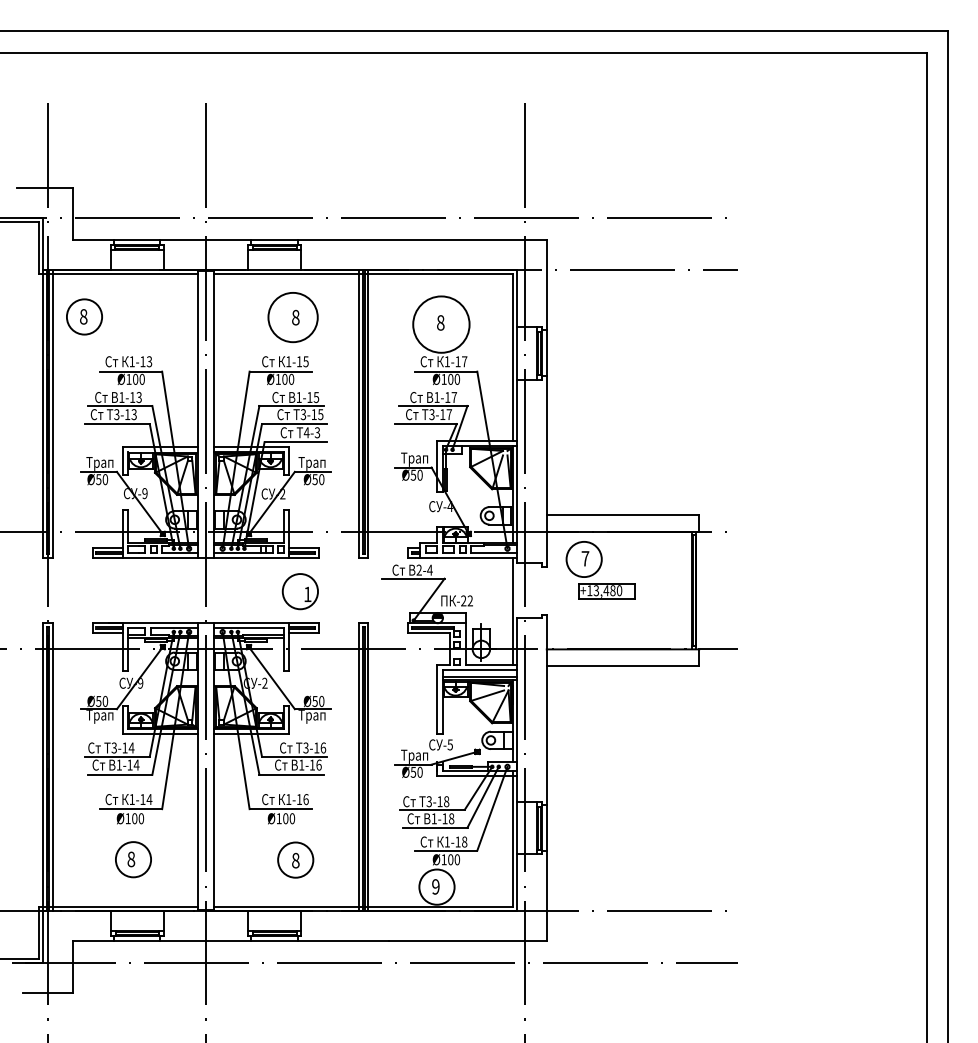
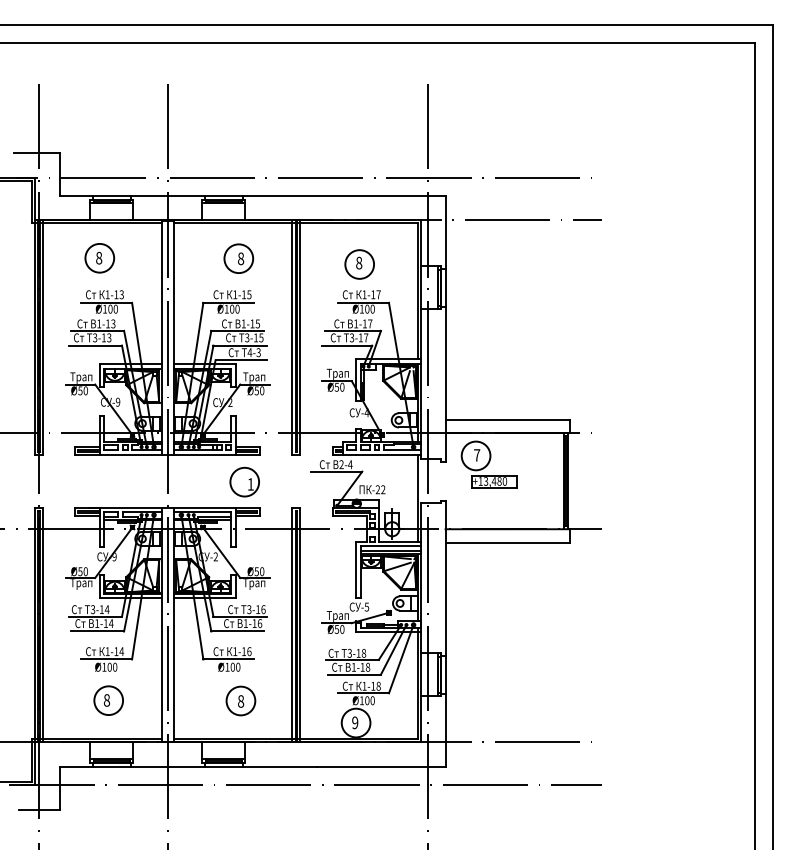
part: (84, 317) -> (99, 258), moved
circle: (292, 317) -> (238, 258), size x0.71
circle: (441, 324) -> (359, 264), size x0.62

